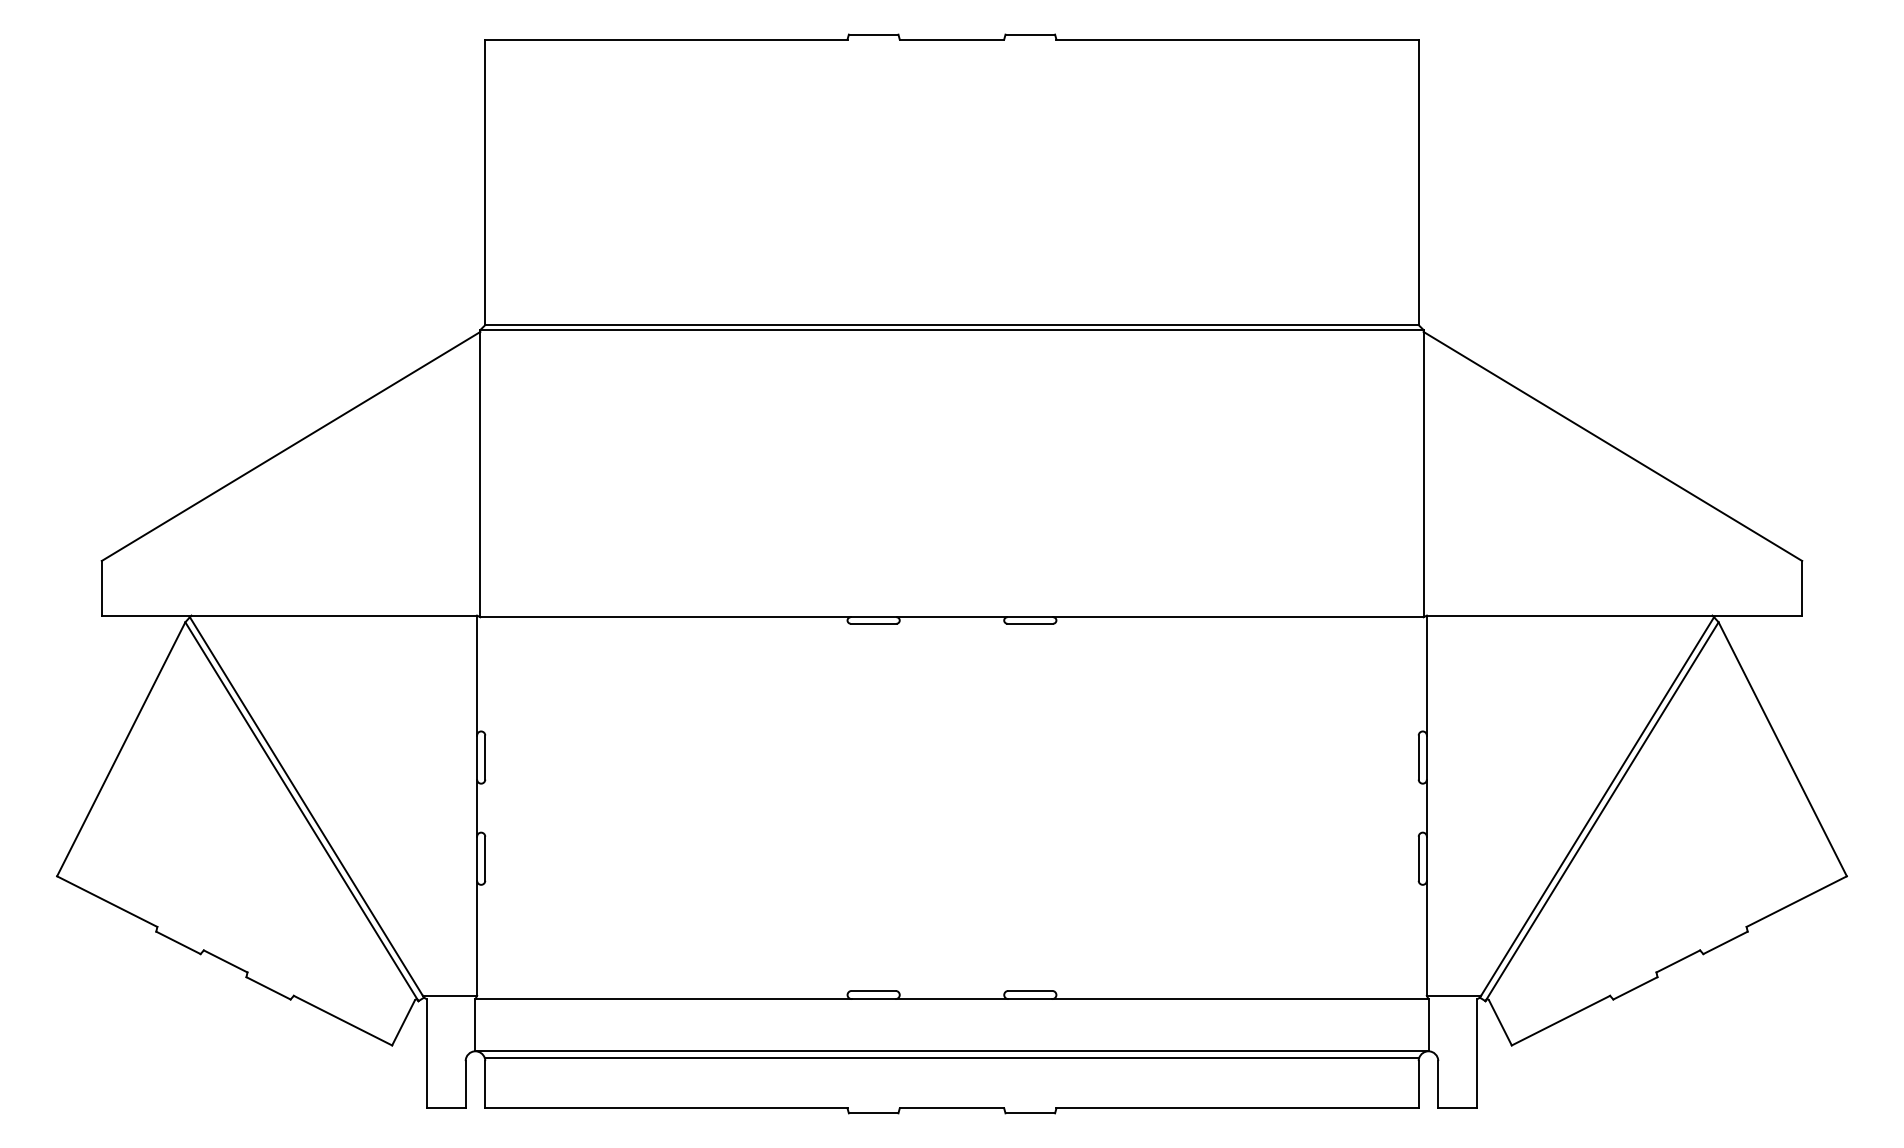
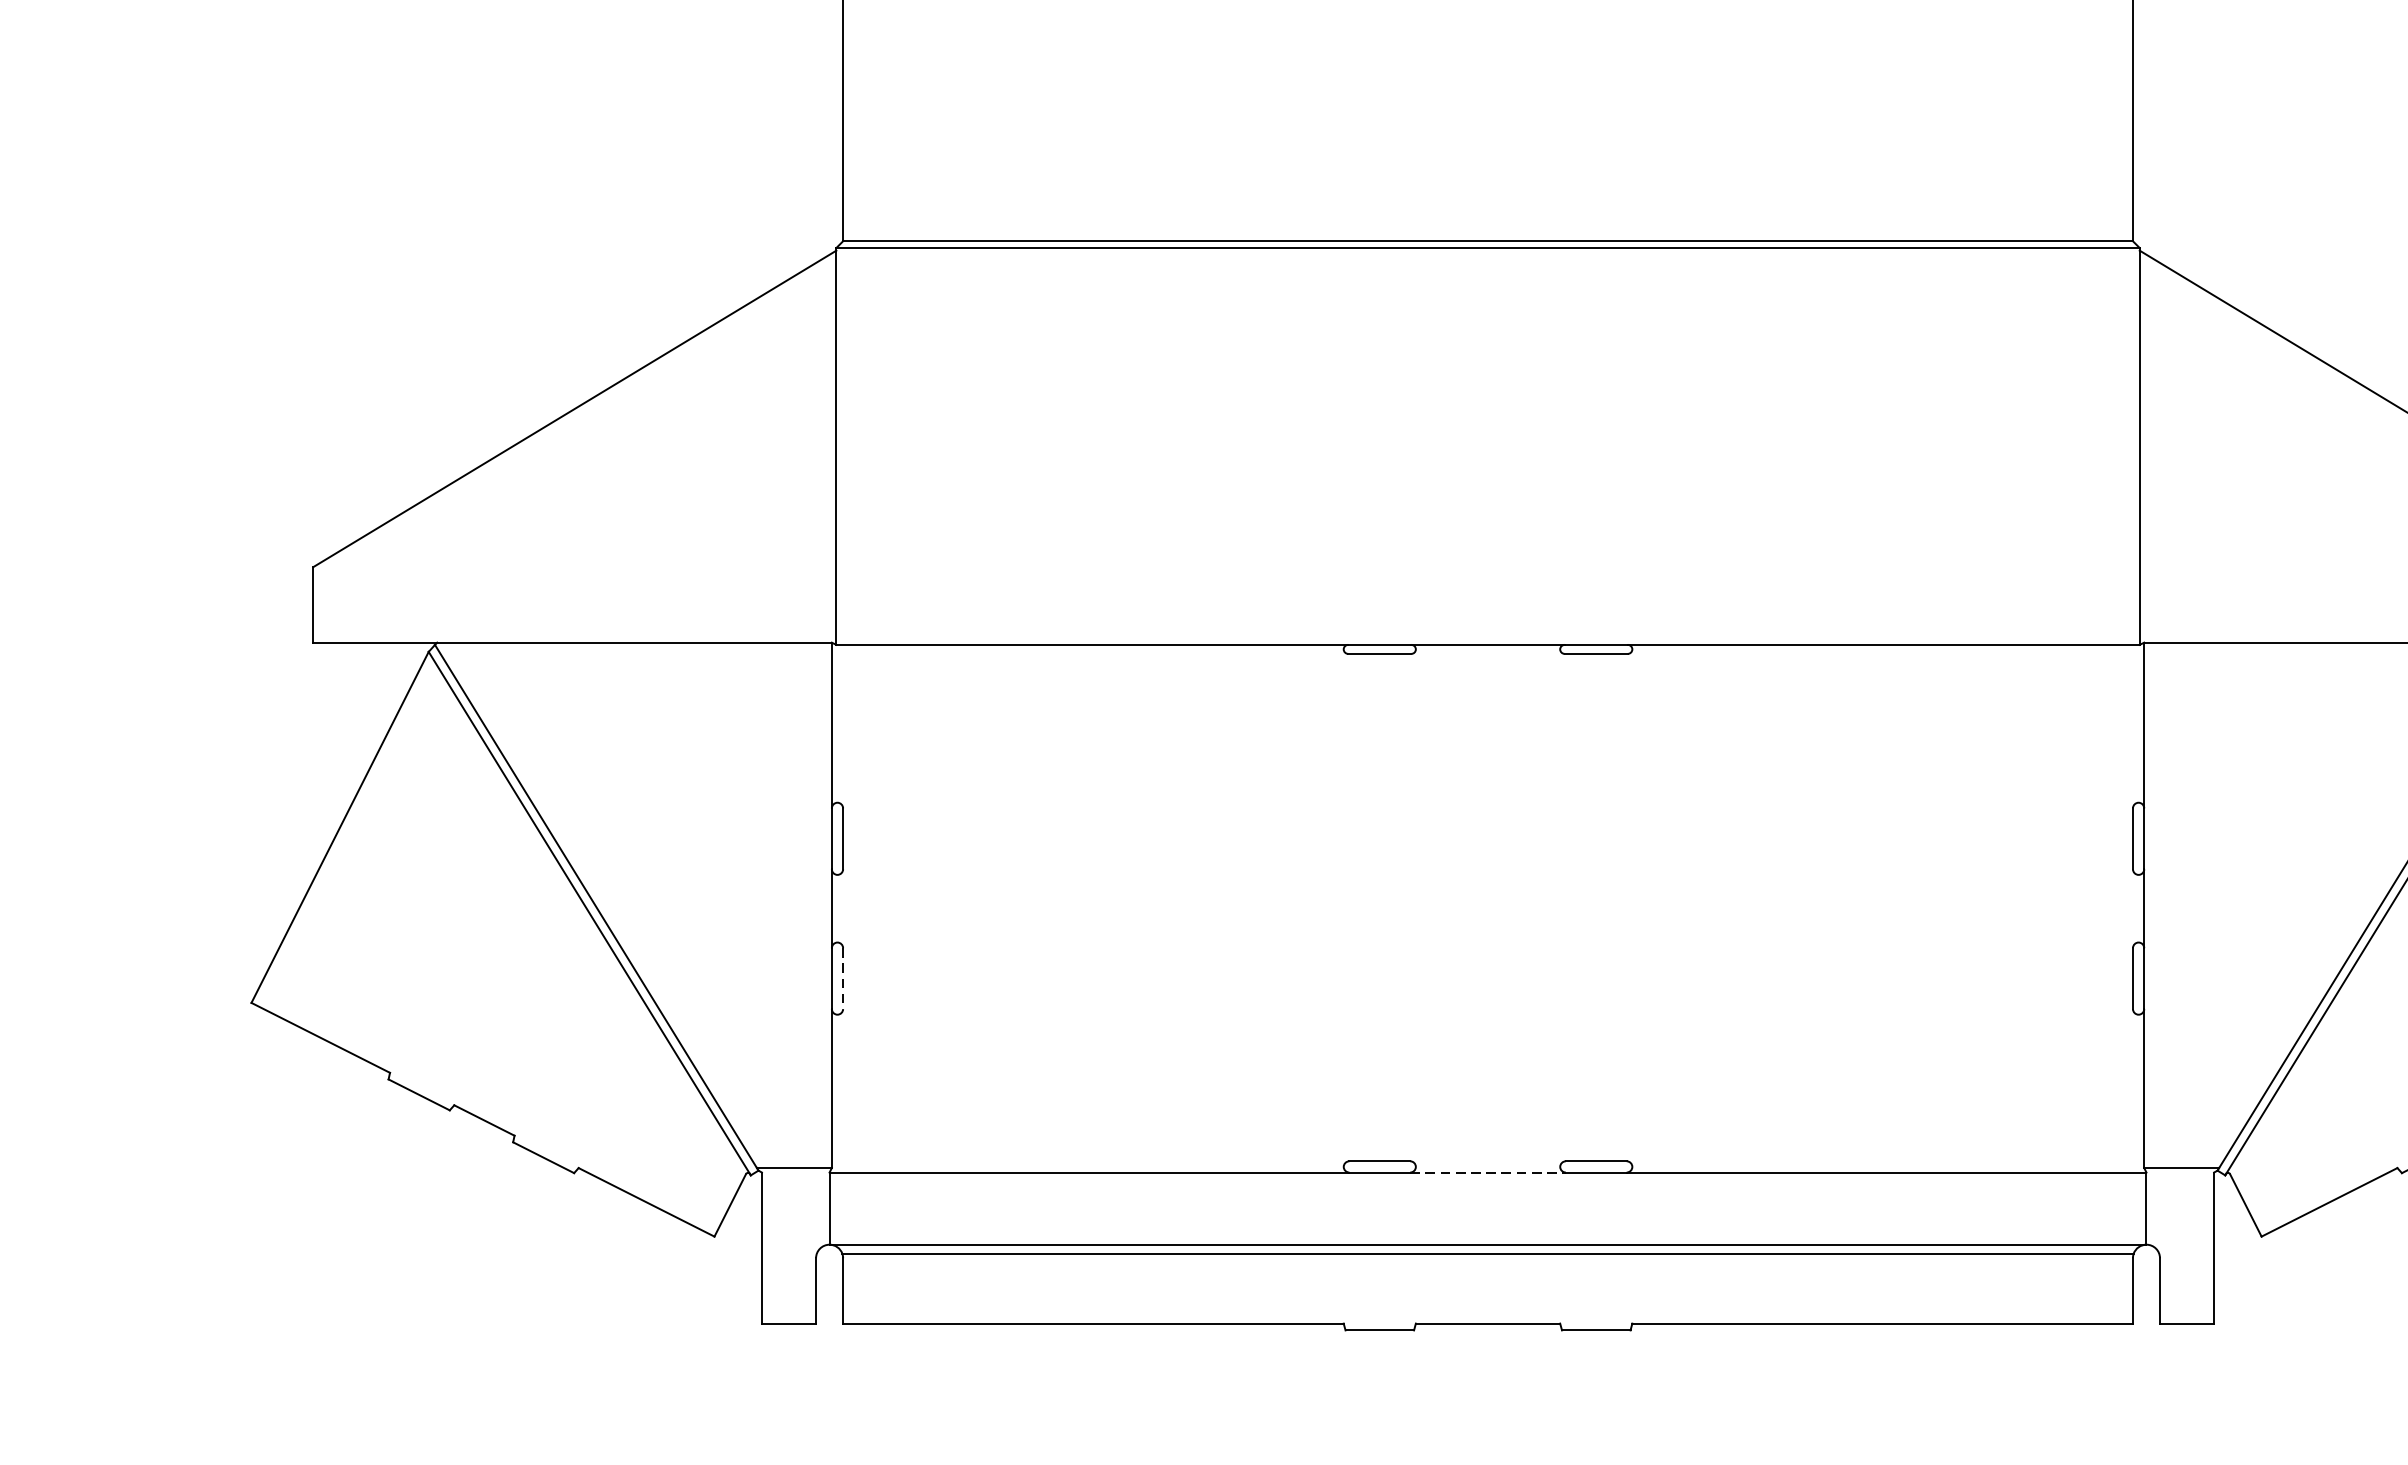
line: (485, 859) -> (843, 979), solid -> dashed
line: (952, 999) -> (1488, 1173), solid -> dashed

